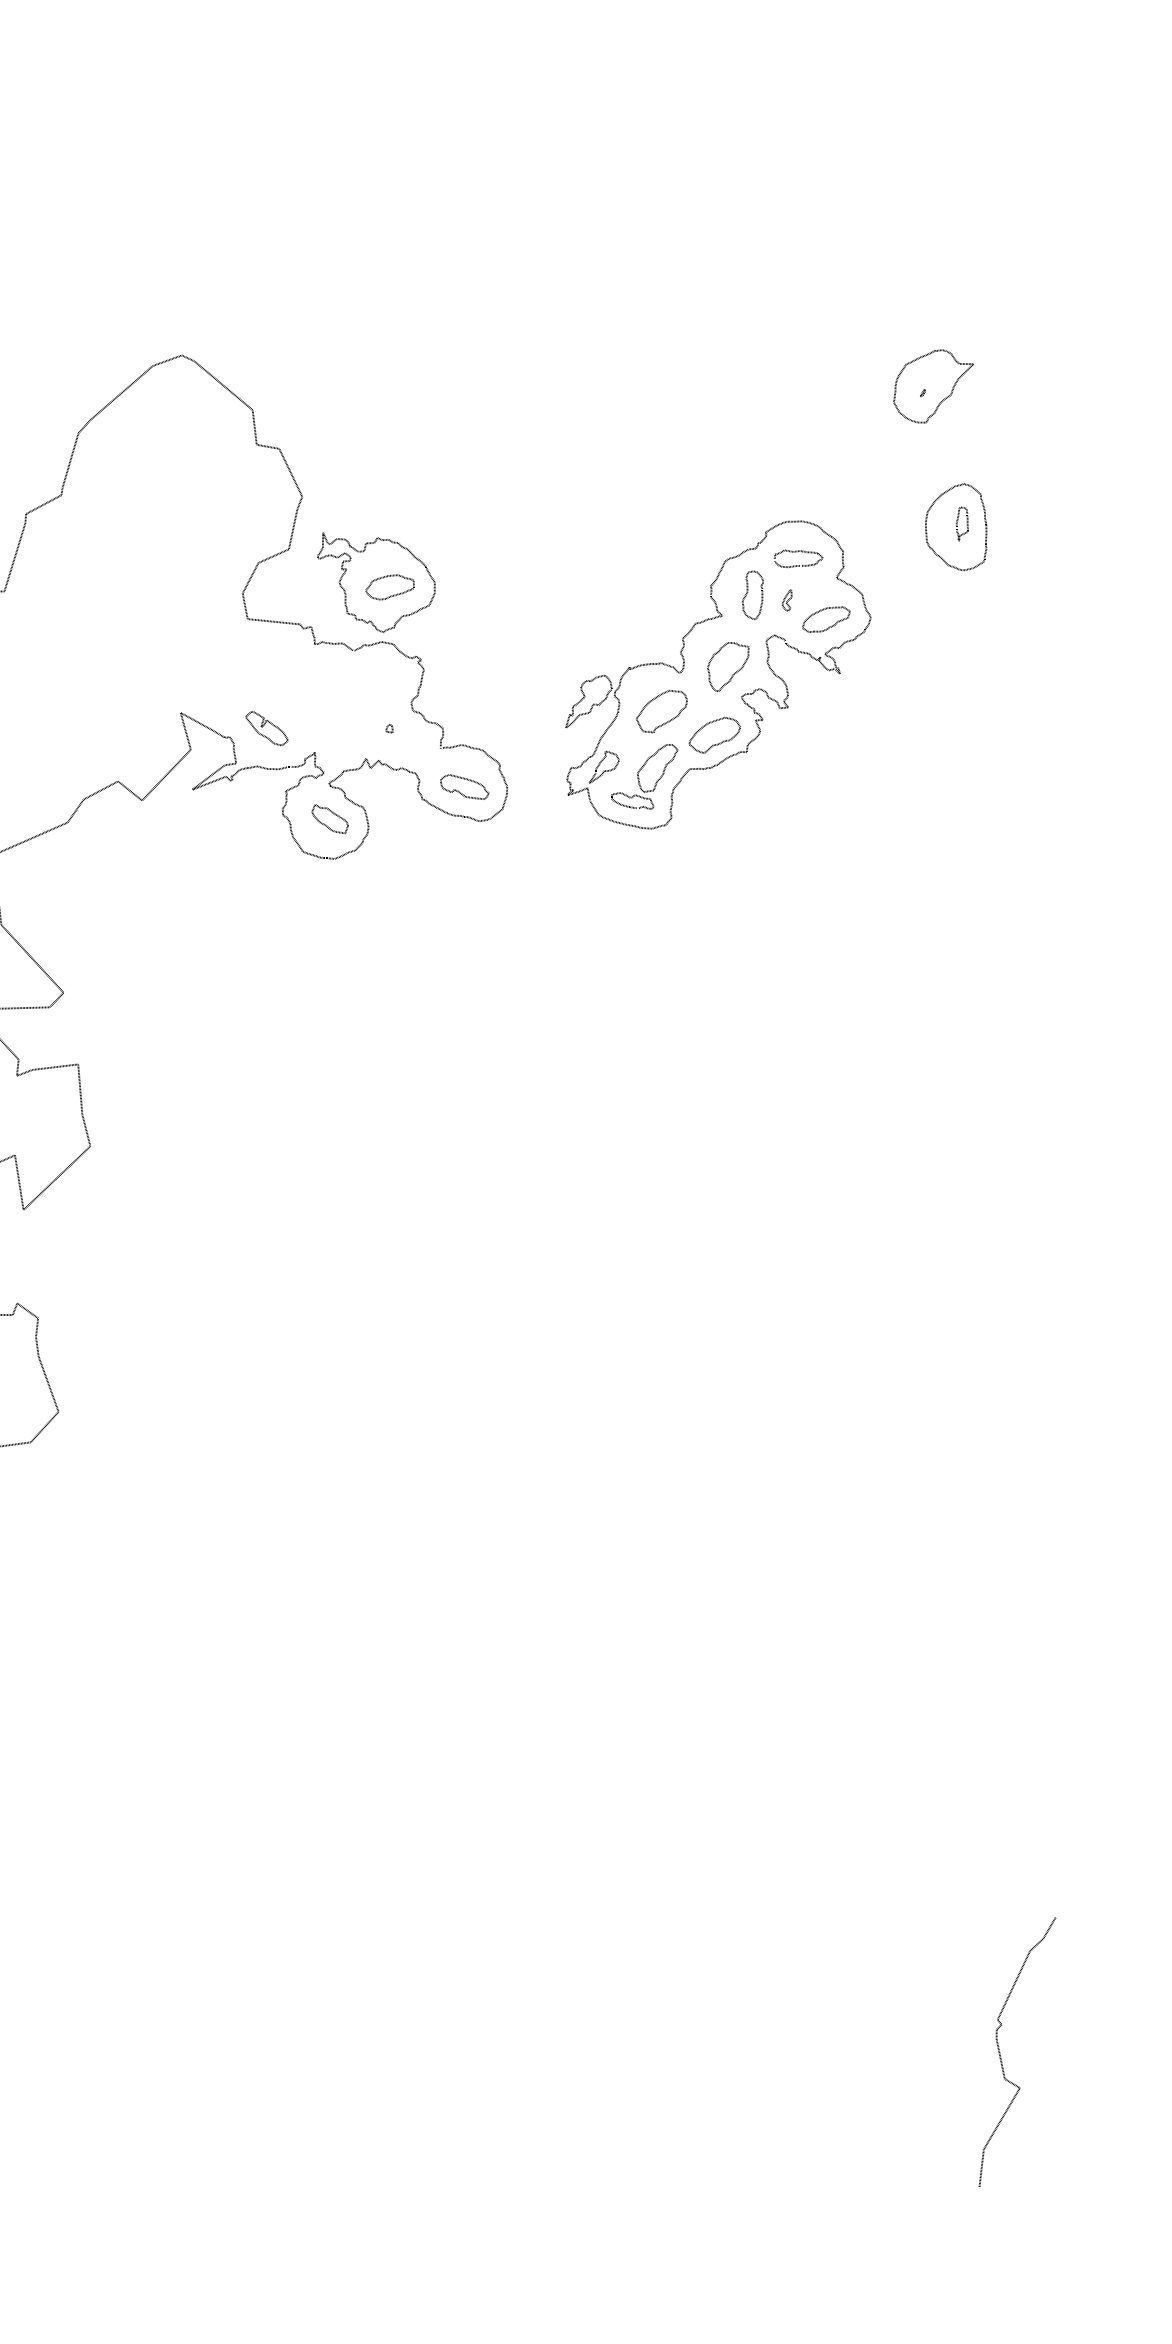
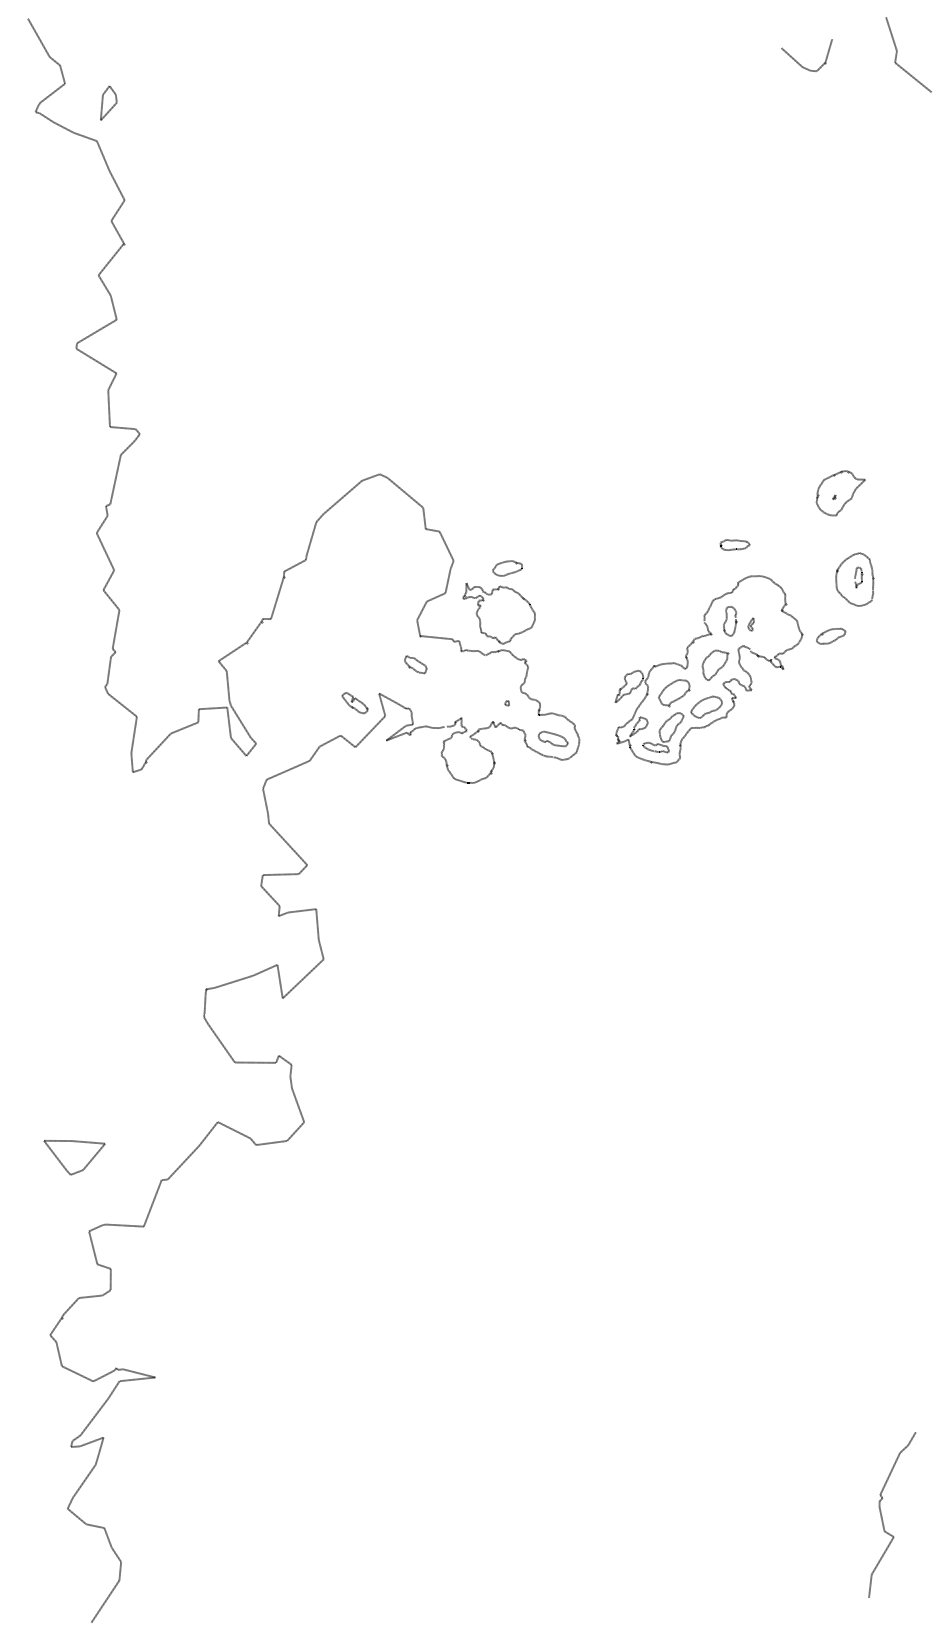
part: (797, 557) -> (734, 544), moved
part: (390, 587) -> (507, 568), moved
part: (827, 618) -> (831, 635), moved
part: (266, 729) -> (354, 703), moved
part: (329, 818) -> (415, 664), moved

